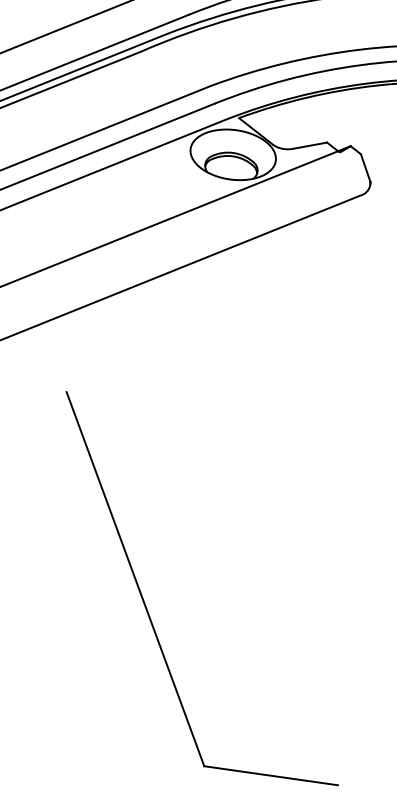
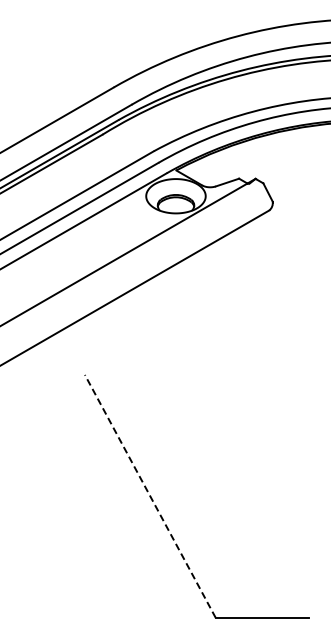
line: (135, 579) -> (150, 496), solid -> dashed

